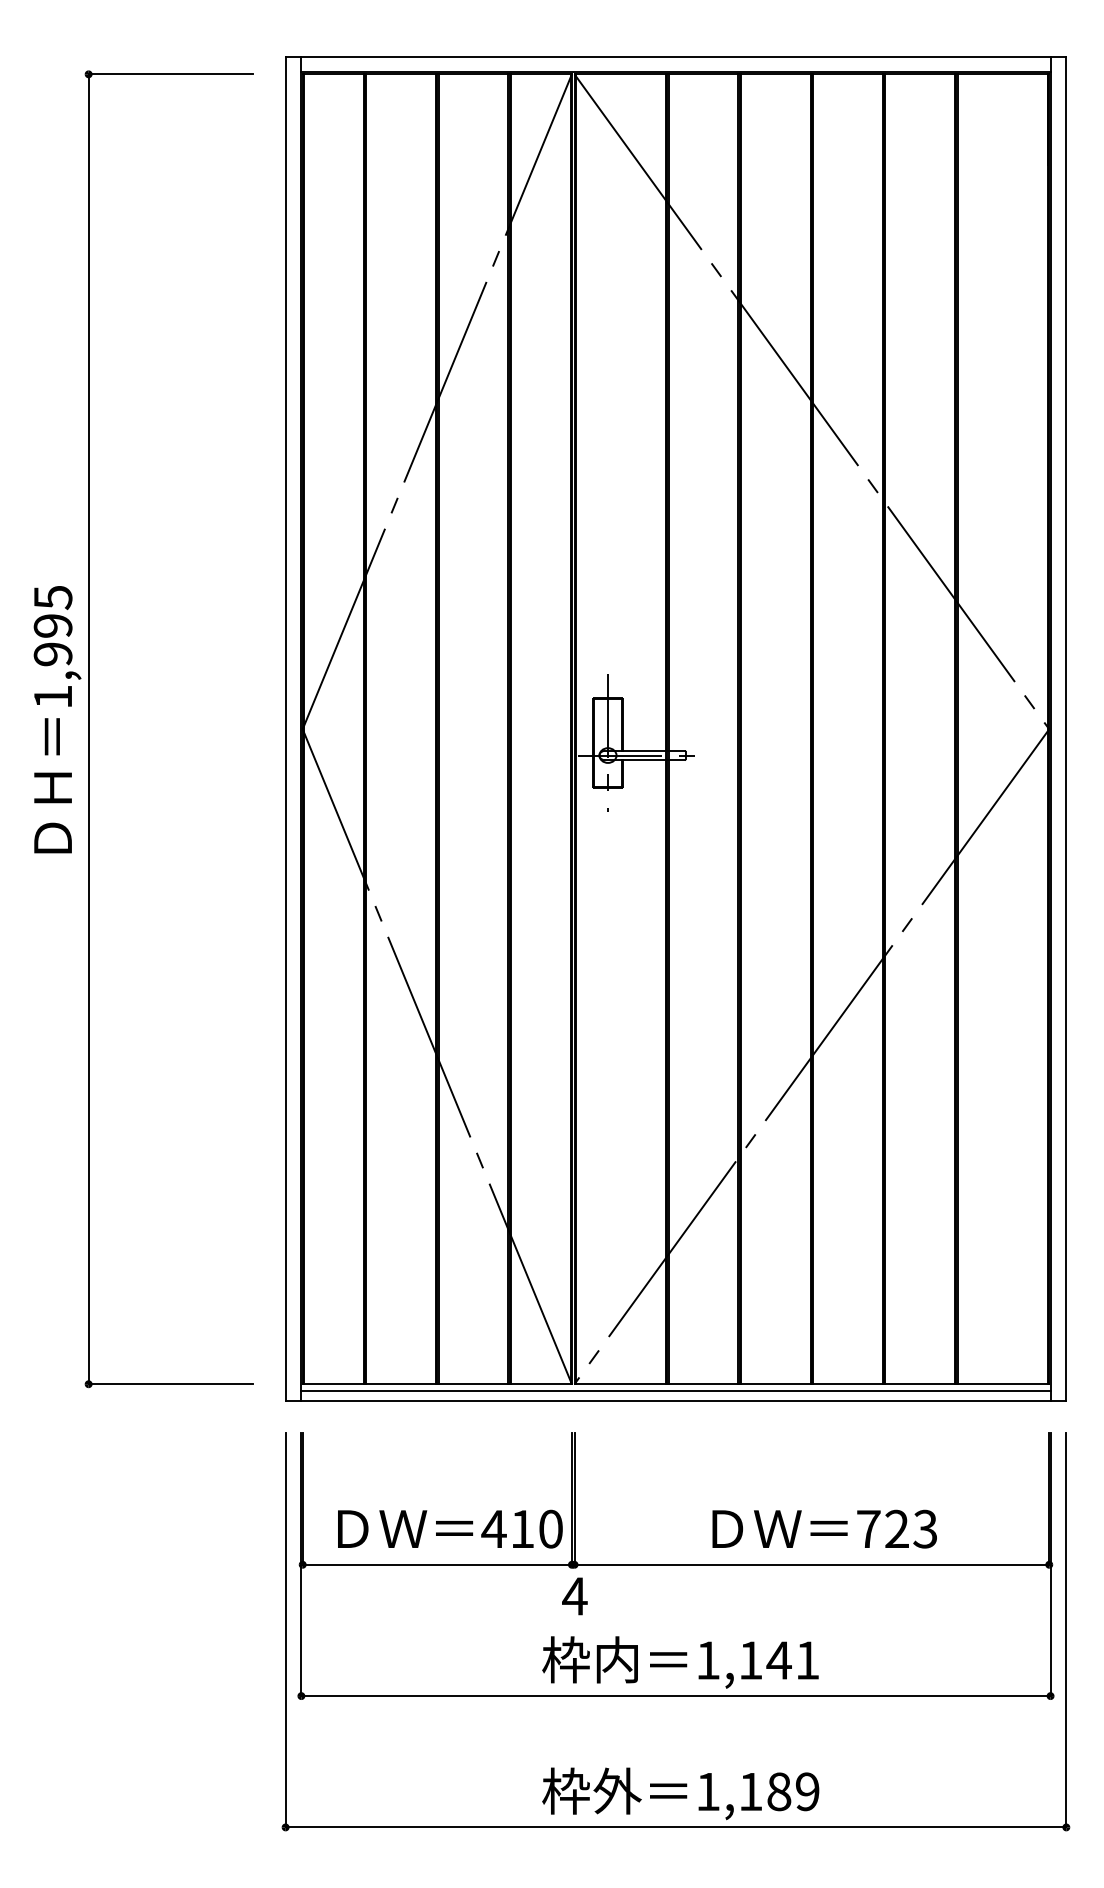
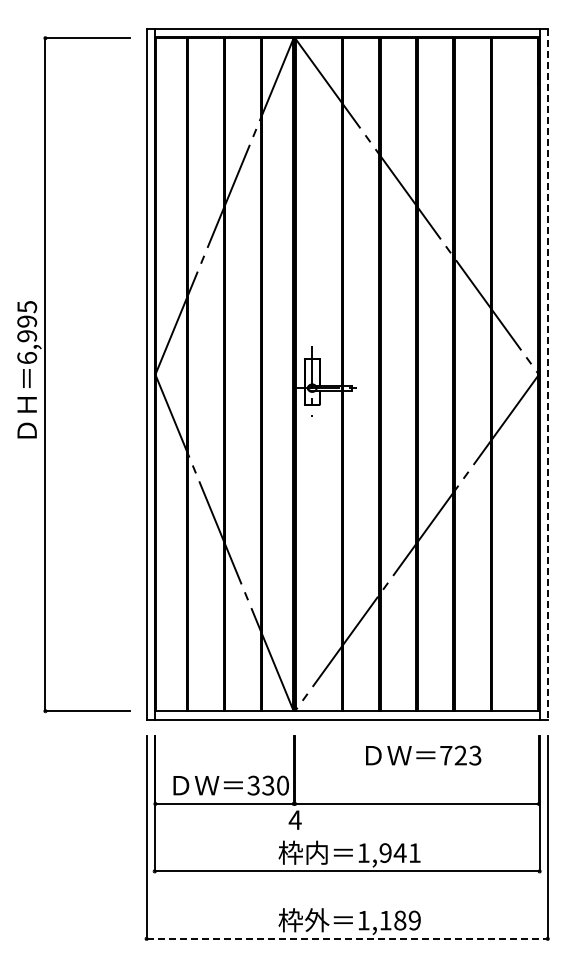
text: (53, 695) -> (27, 357), 1,995 -> 6,995
line: (1065, 728) -> (547, 374), solid -> dashed
line: (674, 1390) -> (346, 714), removed
text: (507, 1528) -> (260, 785), 410 -> 330
text: (824, 1528) -> (423, 755), moved
text: (750, 1659) -> (385, 852), 1,141 -> 1,941
line: (676, 1826) -> (347, 938), solid -> dashed

